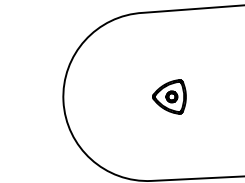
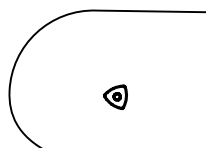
part: (169, 96) -> (115, 96), size x0.7

